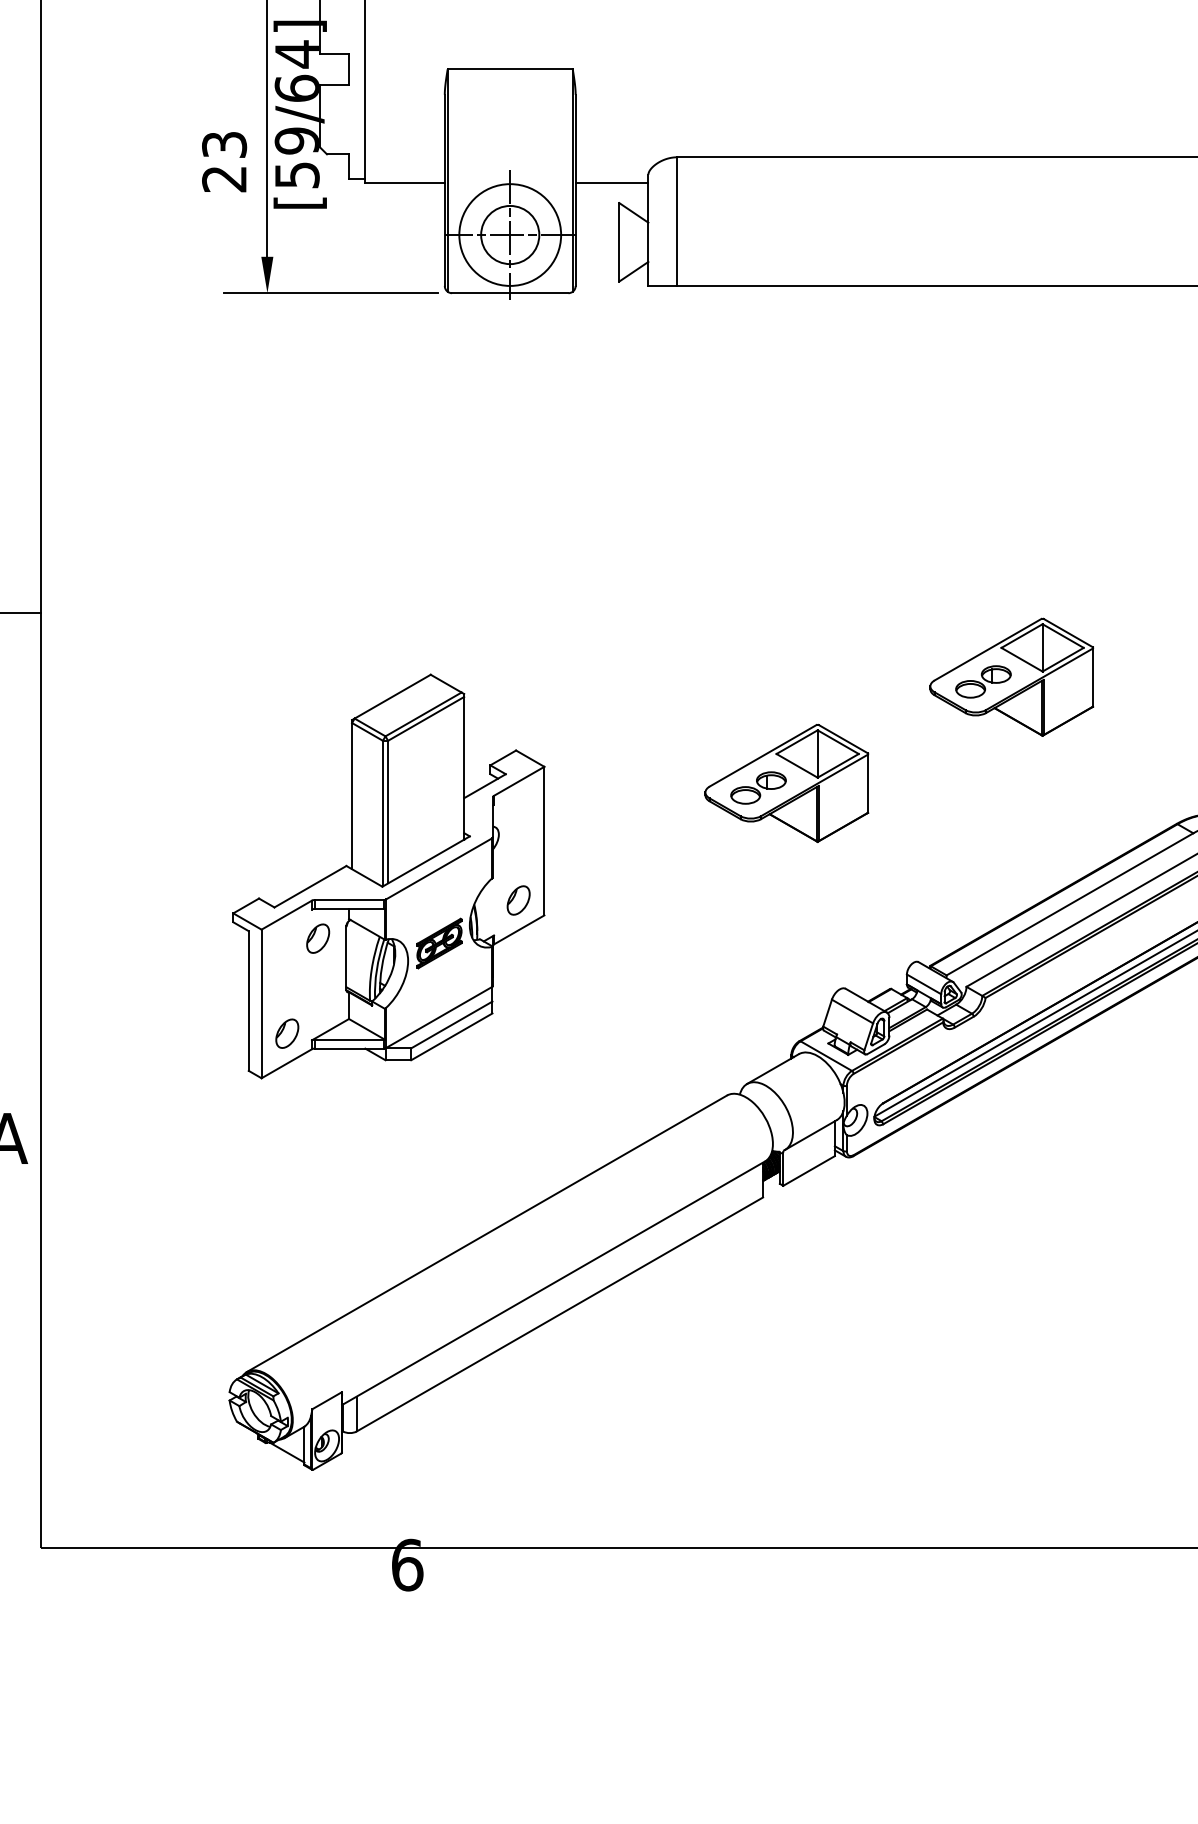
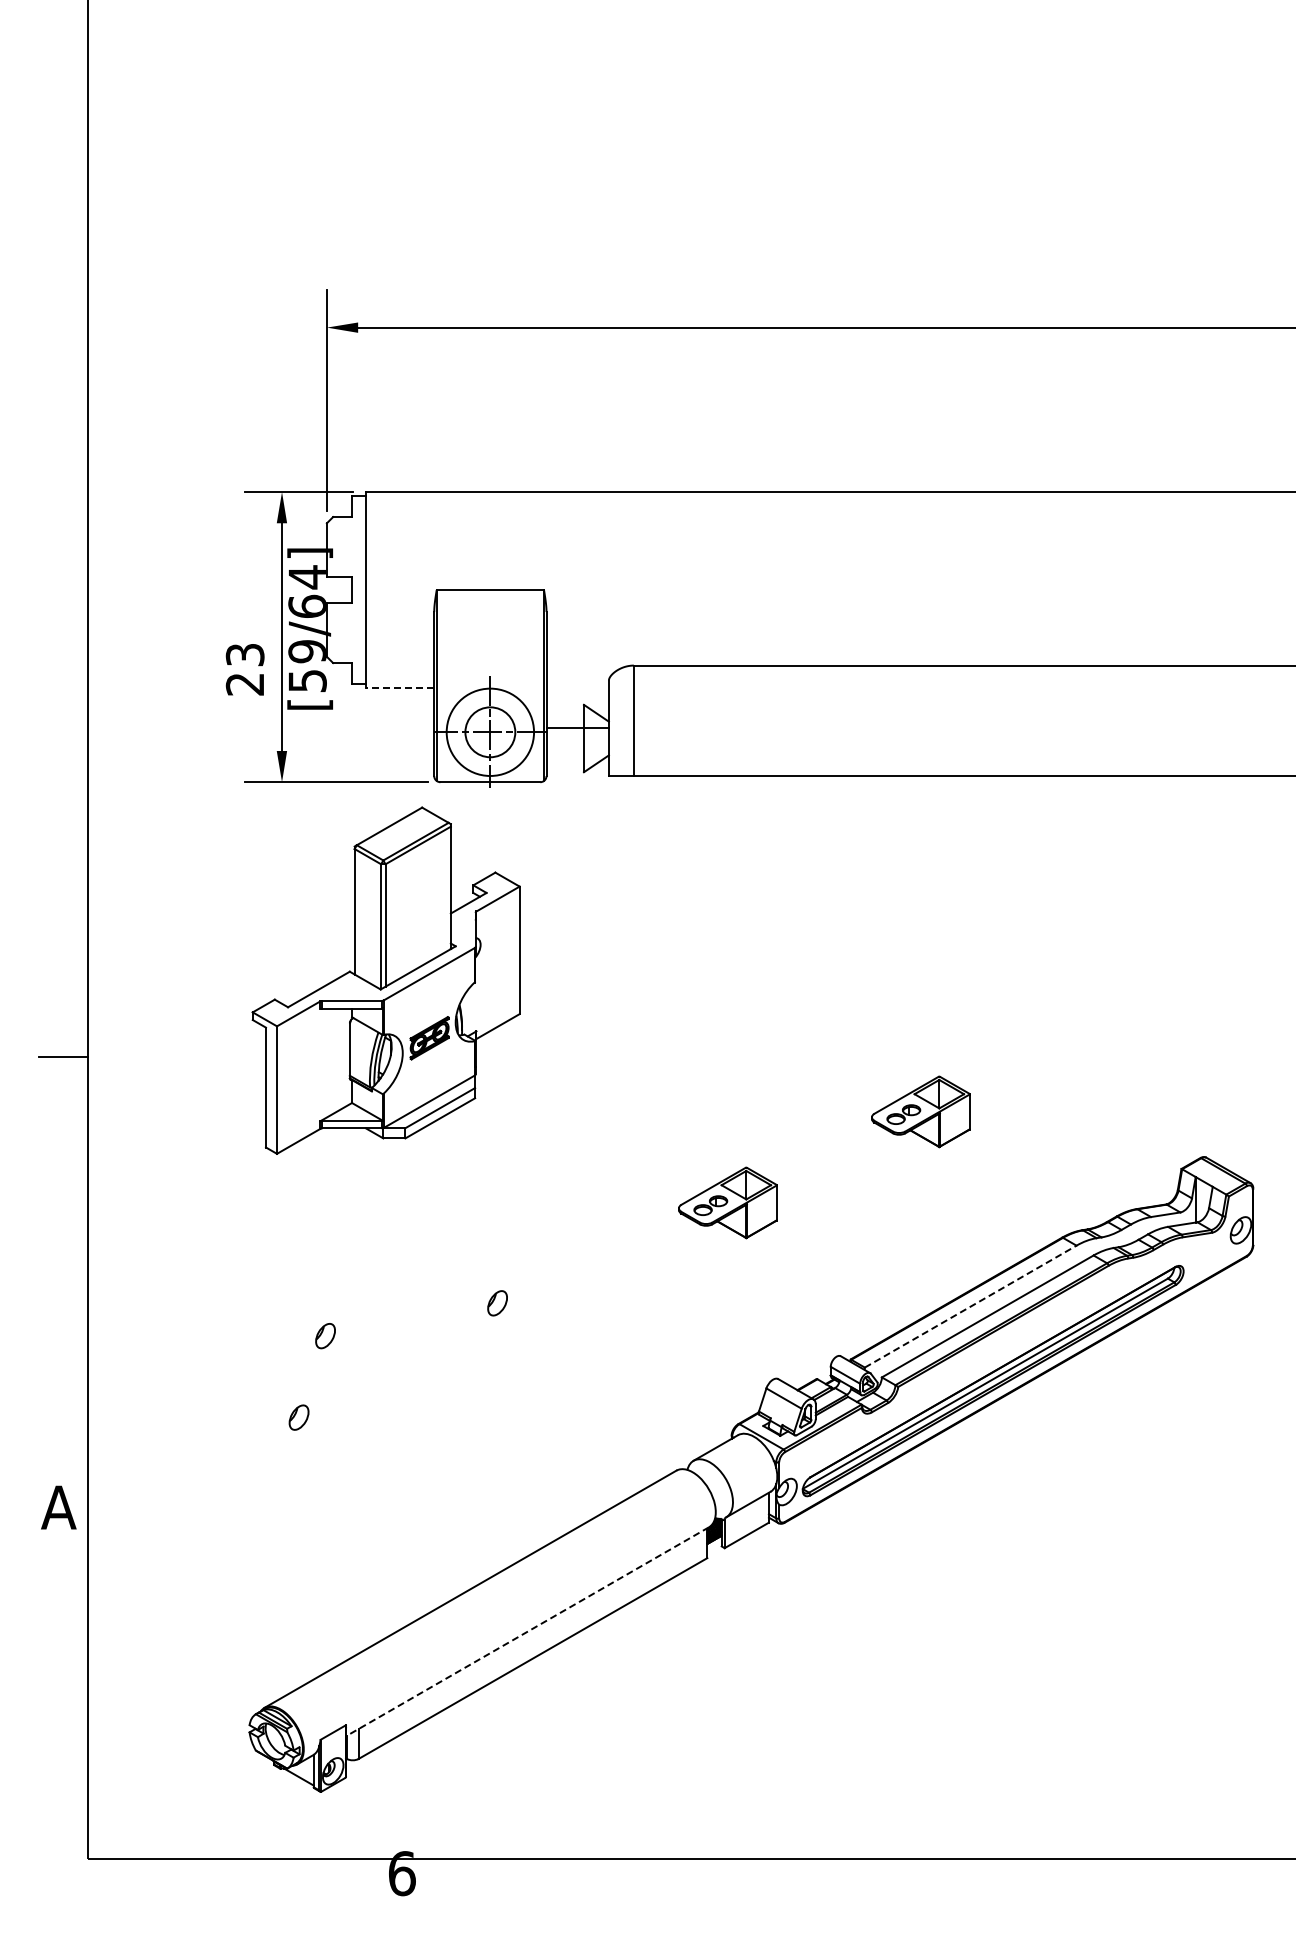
line: (404, 183) -> (399, 688), solid -> dashed
line: (611, 183) -> (577, 728), moved
part: (1011, 676) -> (920, 1111), size x0.7
part: (786, 783) -> (727, 1202), size x0.7
part: (388, 876) -> (385, 980), moved
line: (1070, 904) -> (971, 1306), solid -> dashed
line: (553, 1284) -> (527, 1632), solid -> dashed

